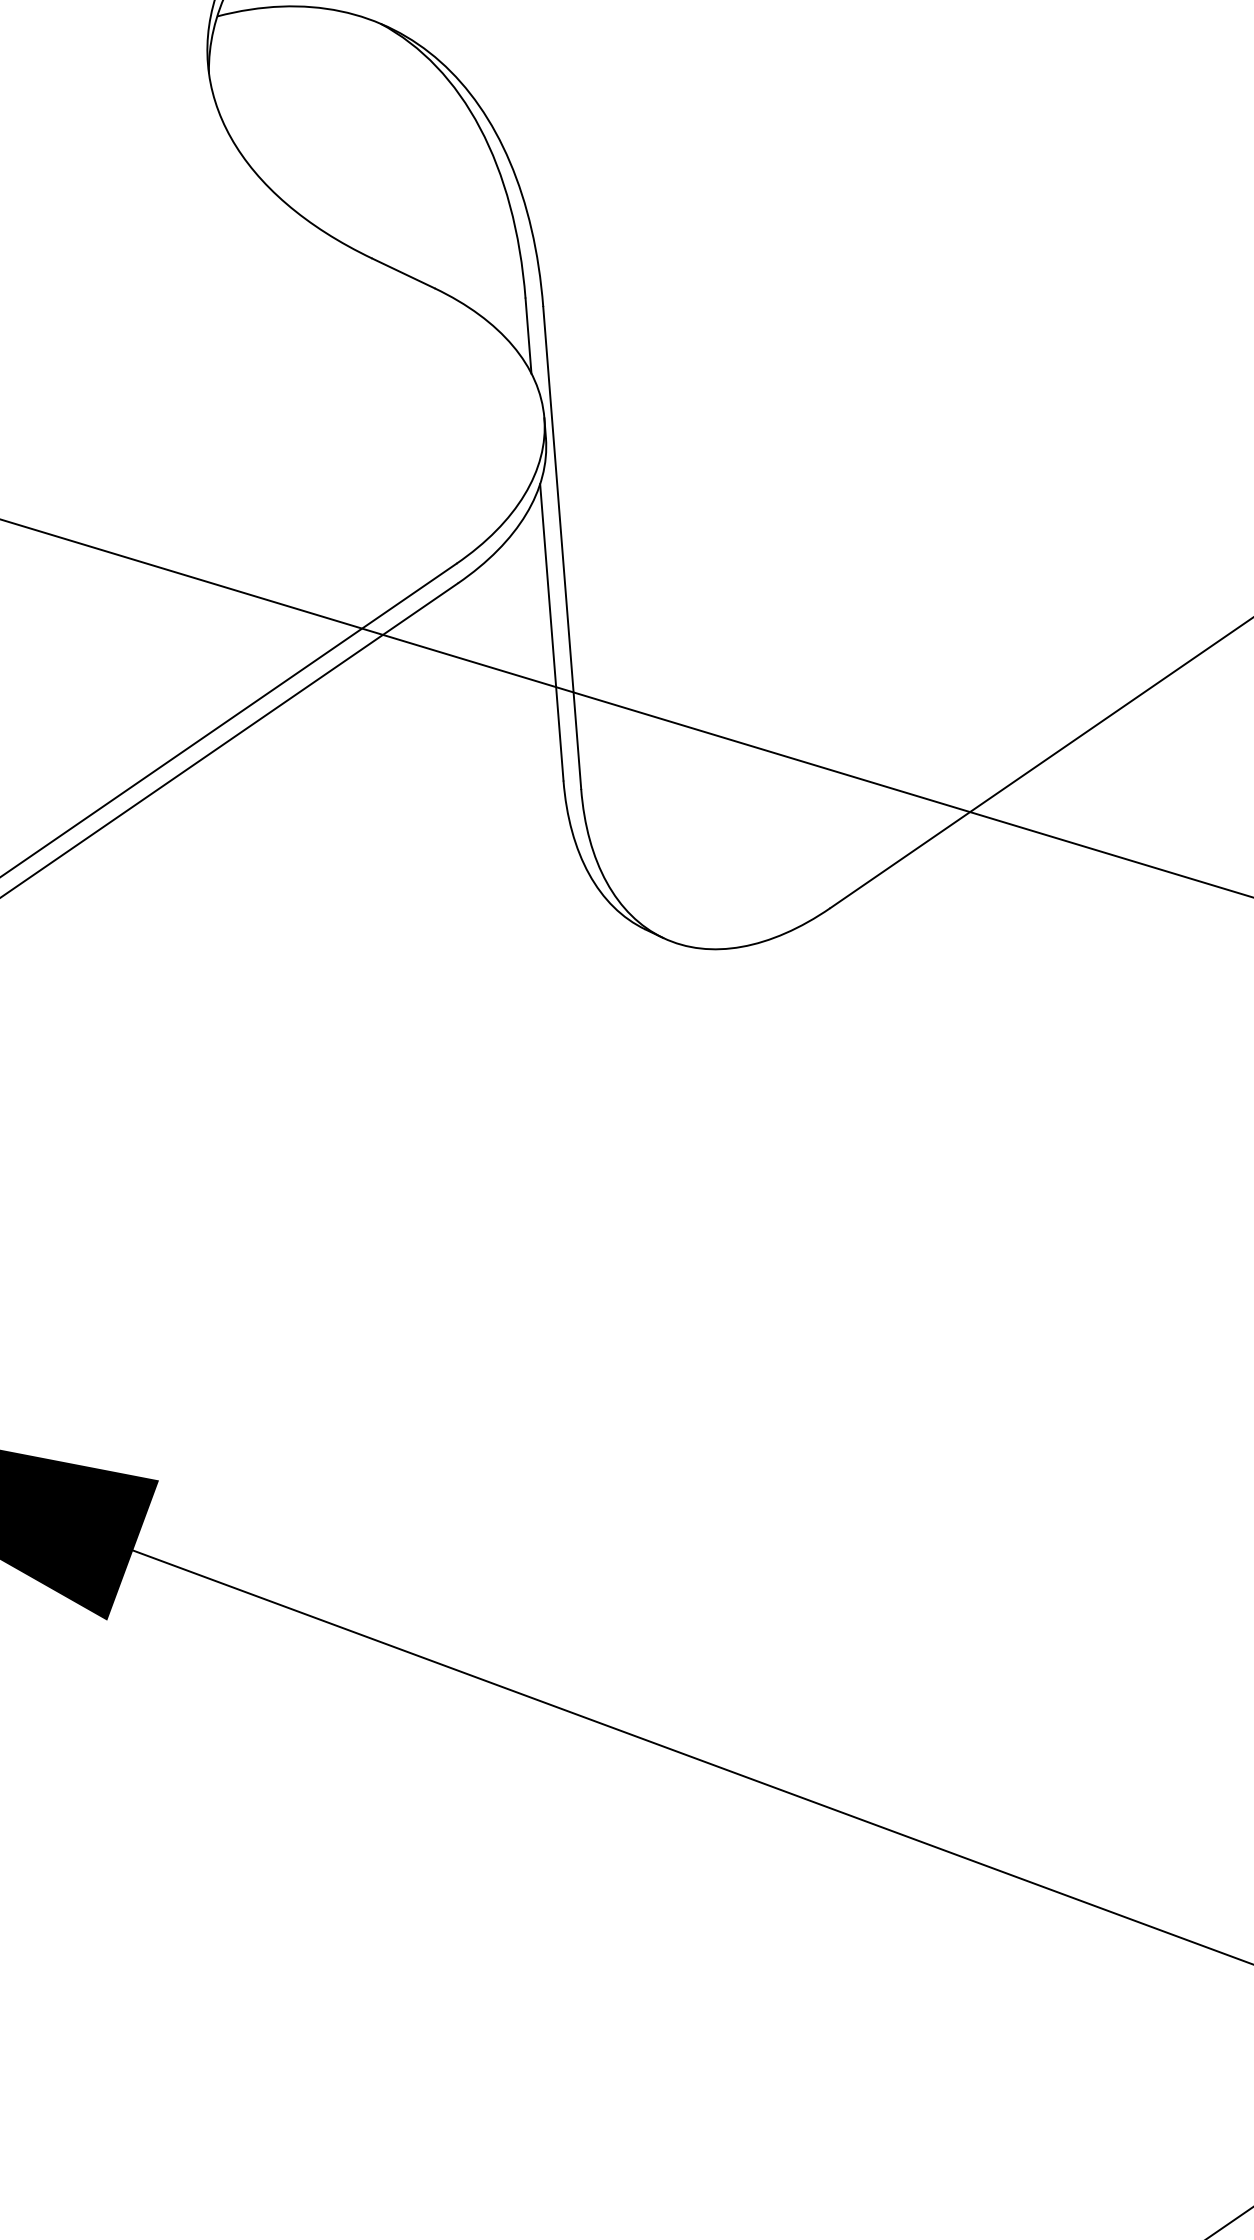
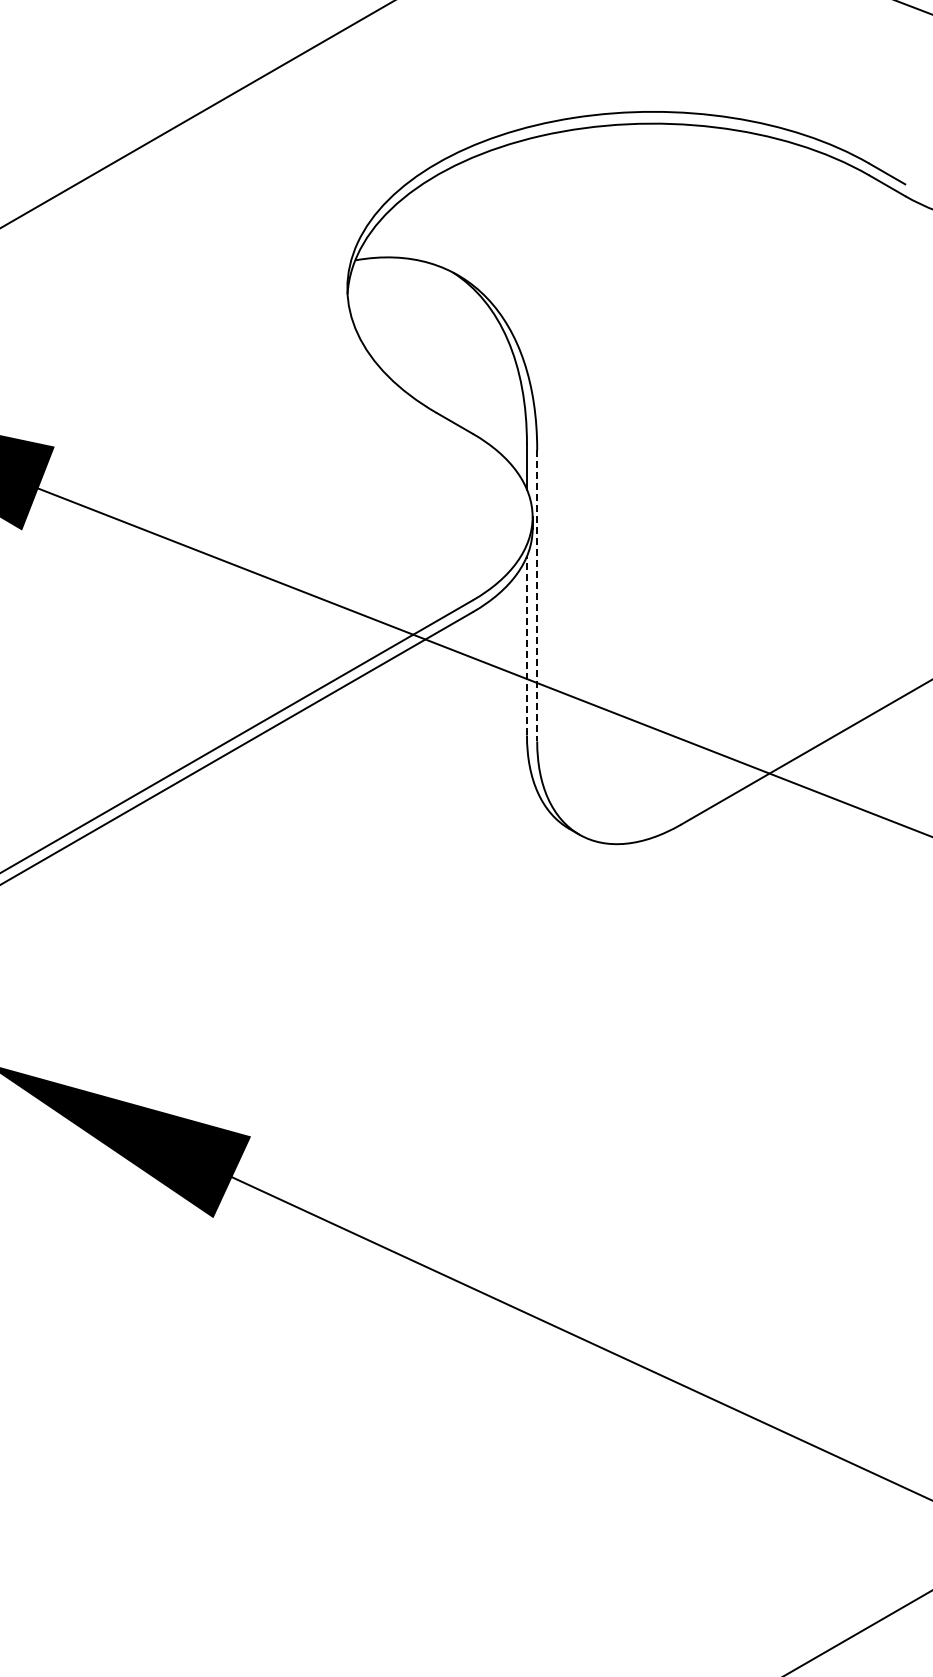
line: (562, 547) -> (537, 595), solid -> dashed
line: (550, 631) -> (526, 645), solid -> dashed

